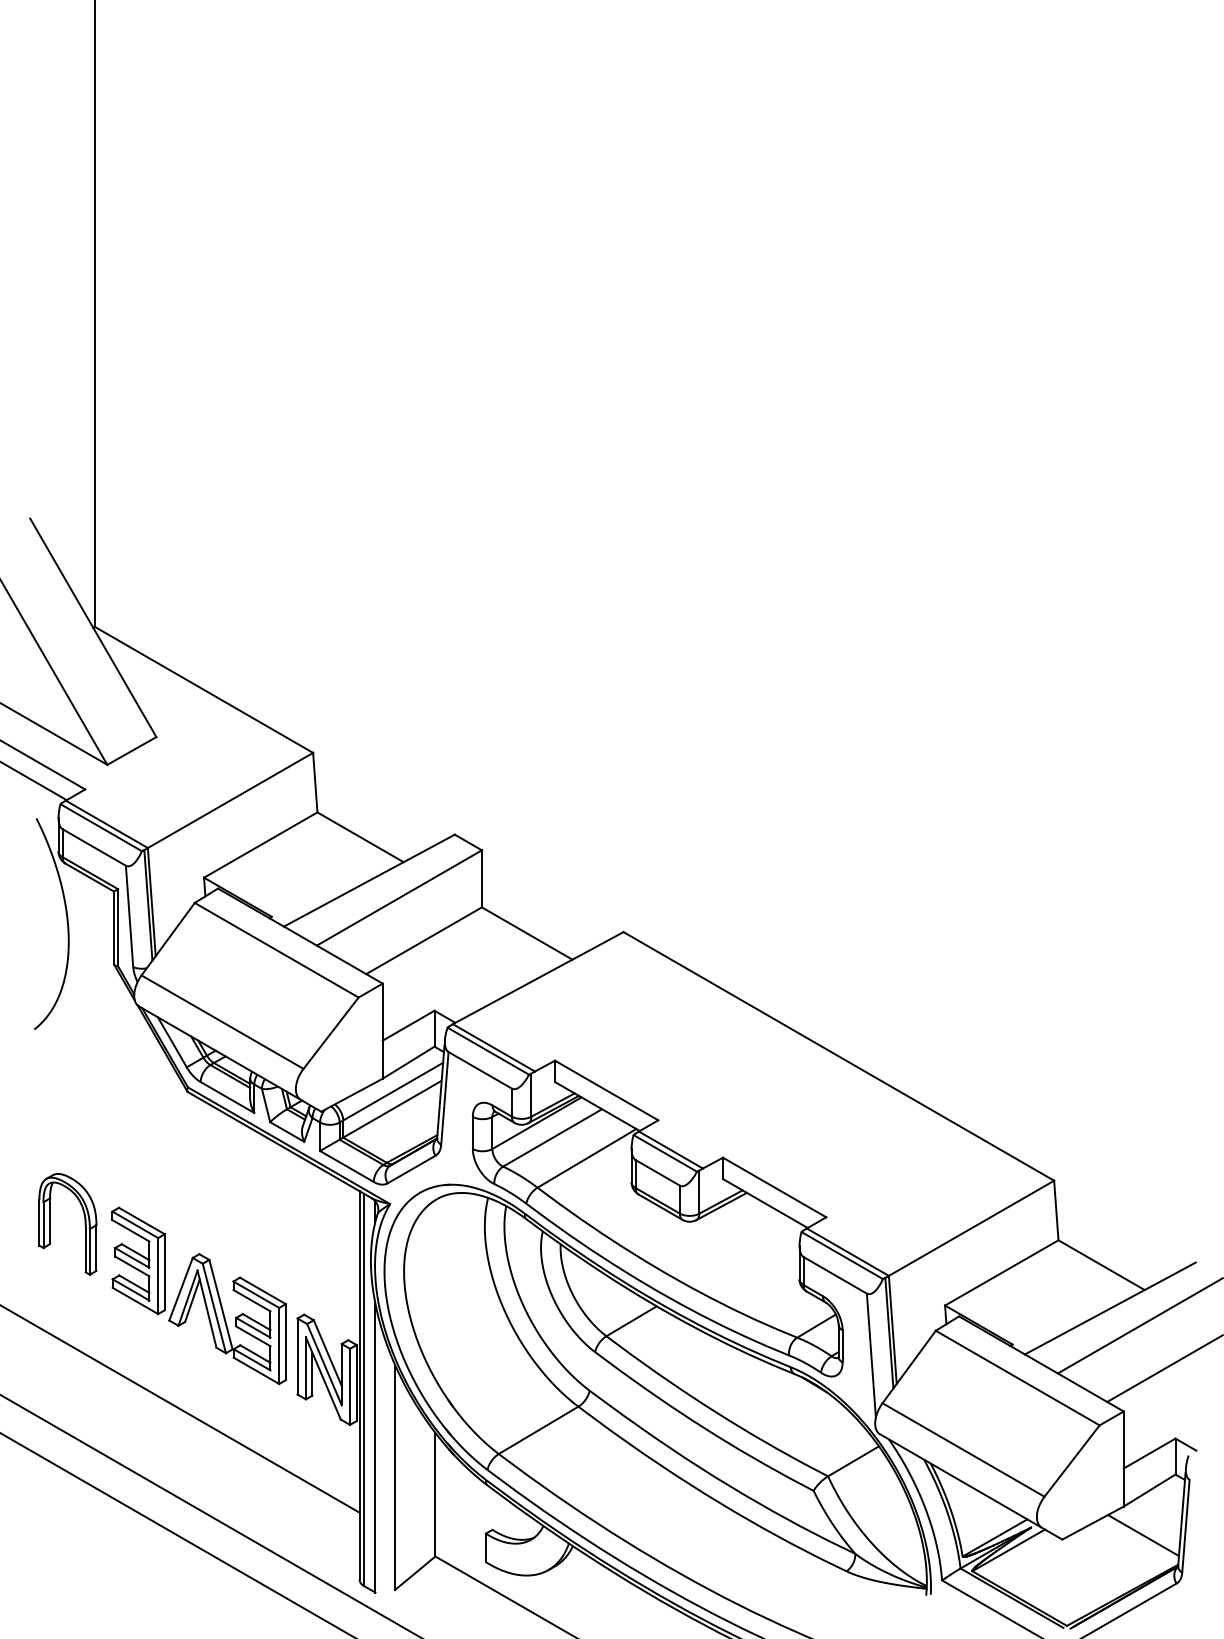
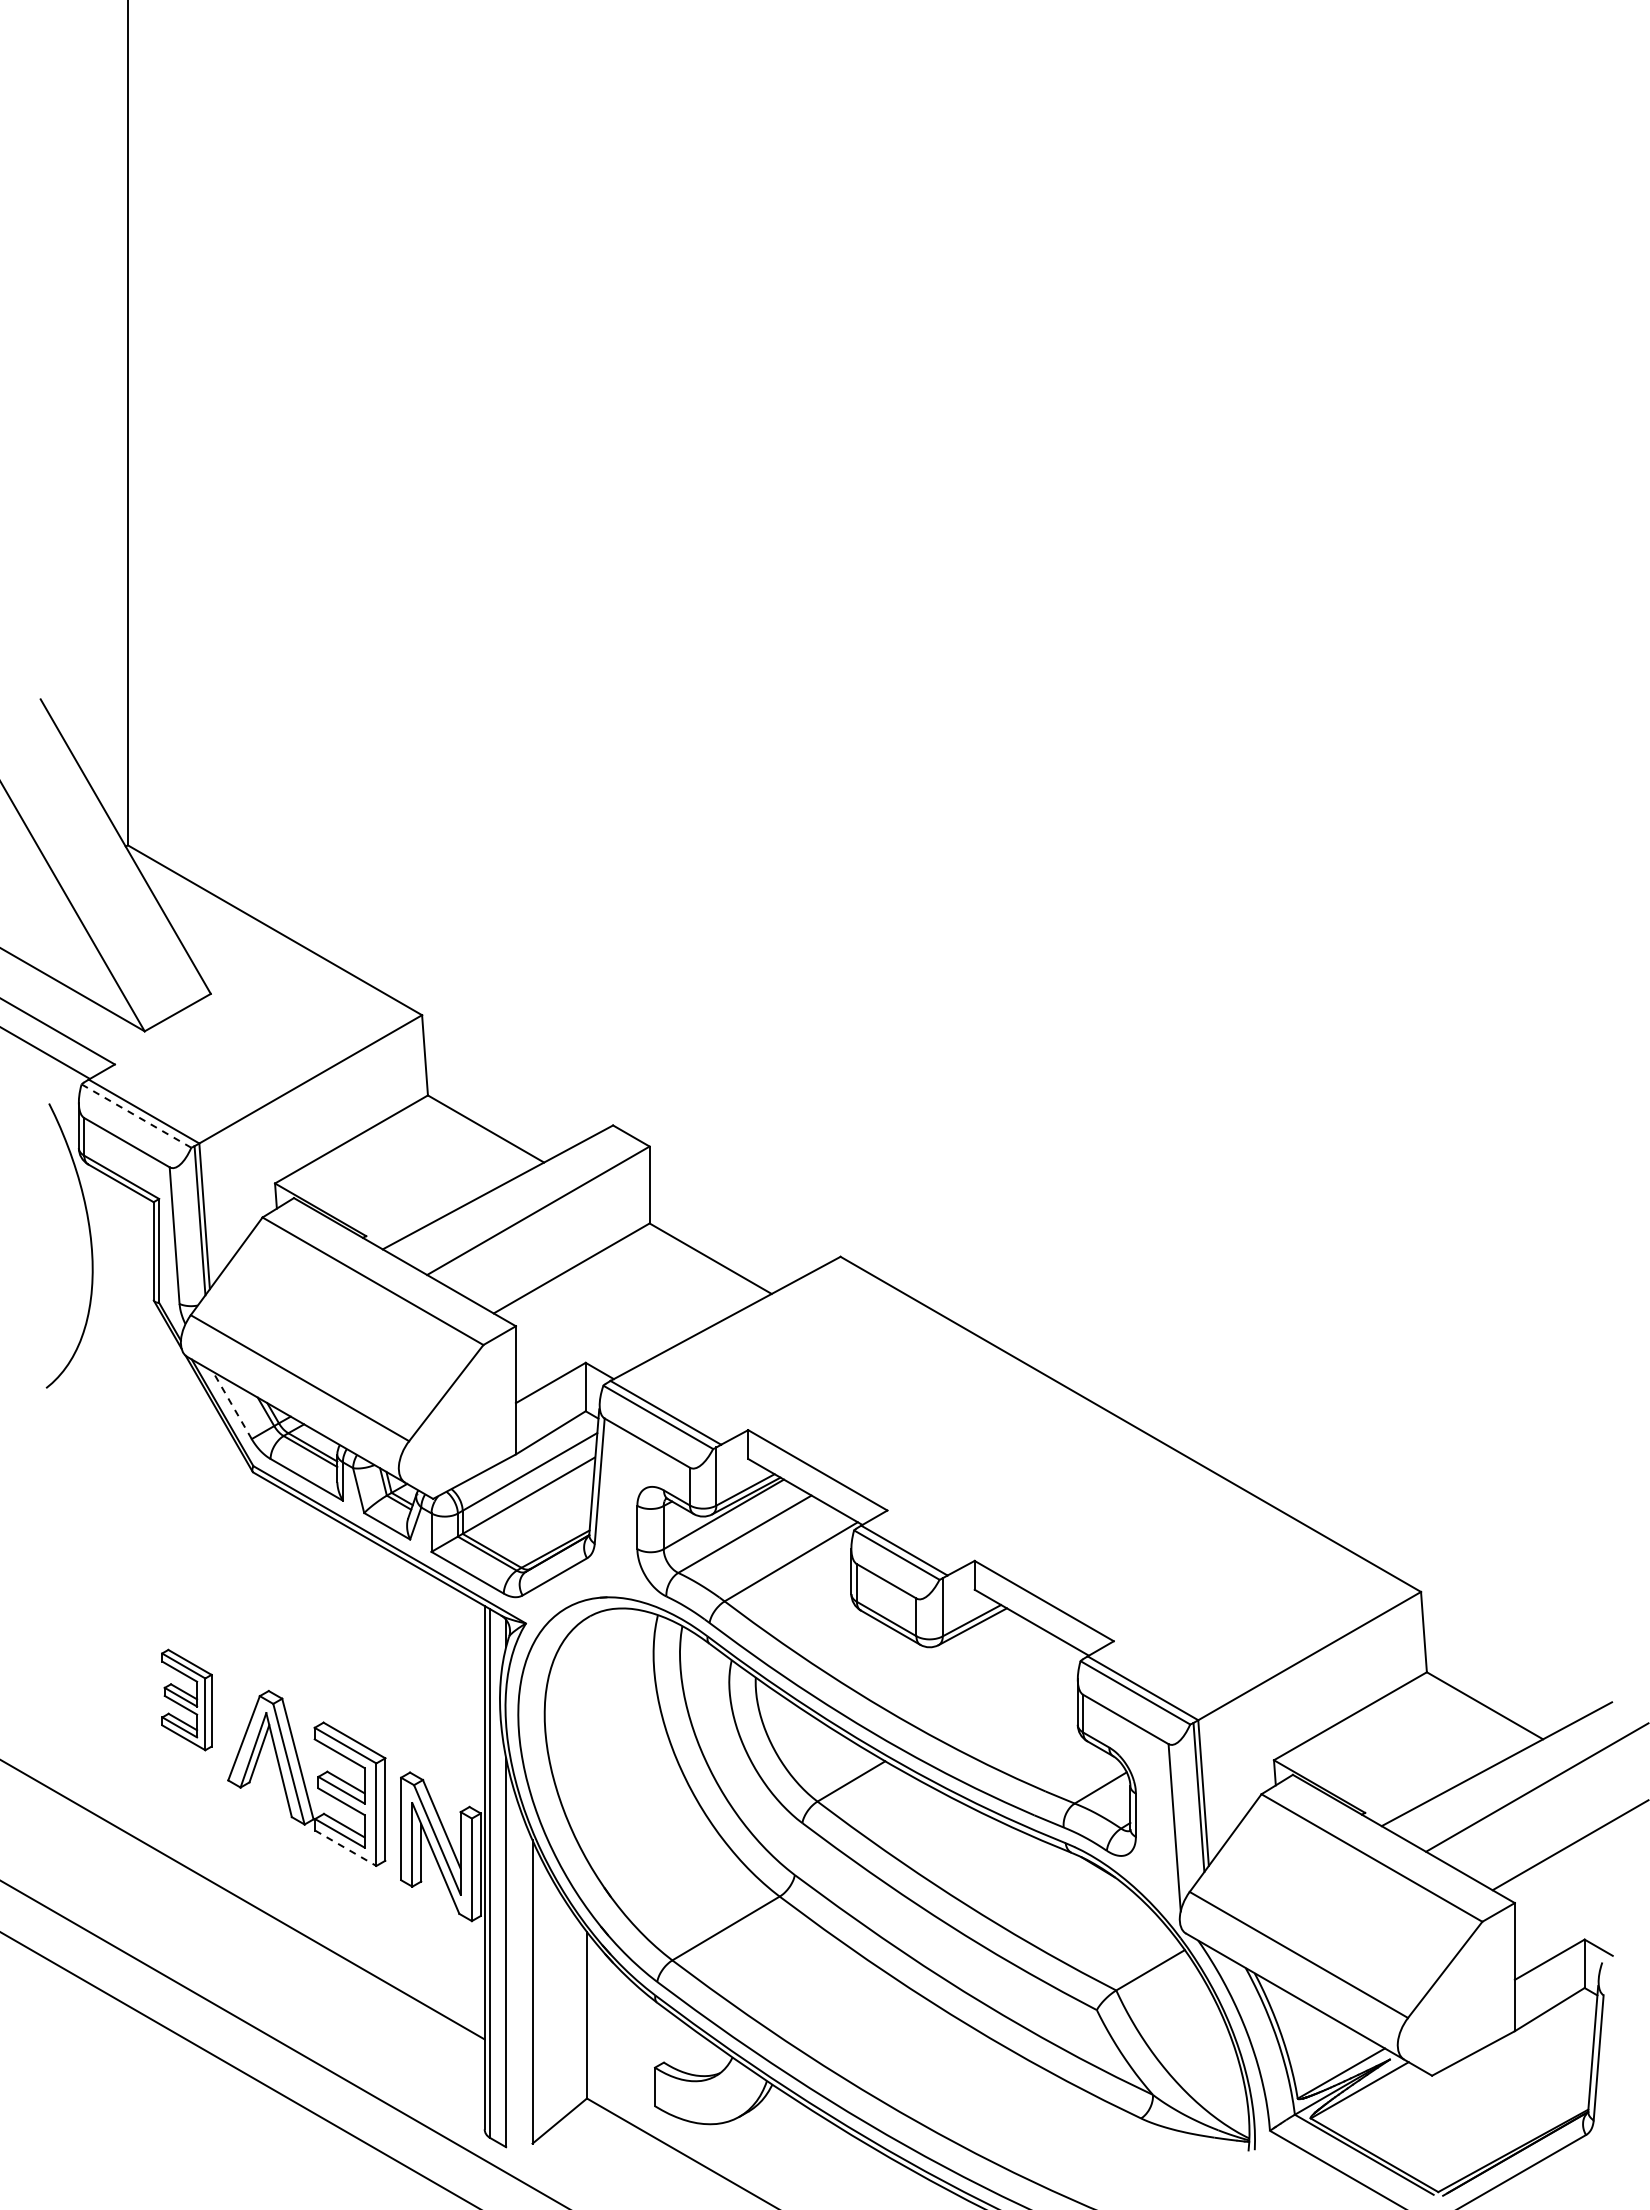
line: (101, 827) -> (136, 1115), solid -> dashed
line: (172, 1042) -> (232, 1405), solid -> dashed
part: (84, 1224) -> (114, 1650), removed
part: (138, 1260) -> (186, 1699), size x0.7
line: (257, 1371) -> (346, 1848), solid -> dashed
line: (1143, 1534) -> (1541, 2069), removed

